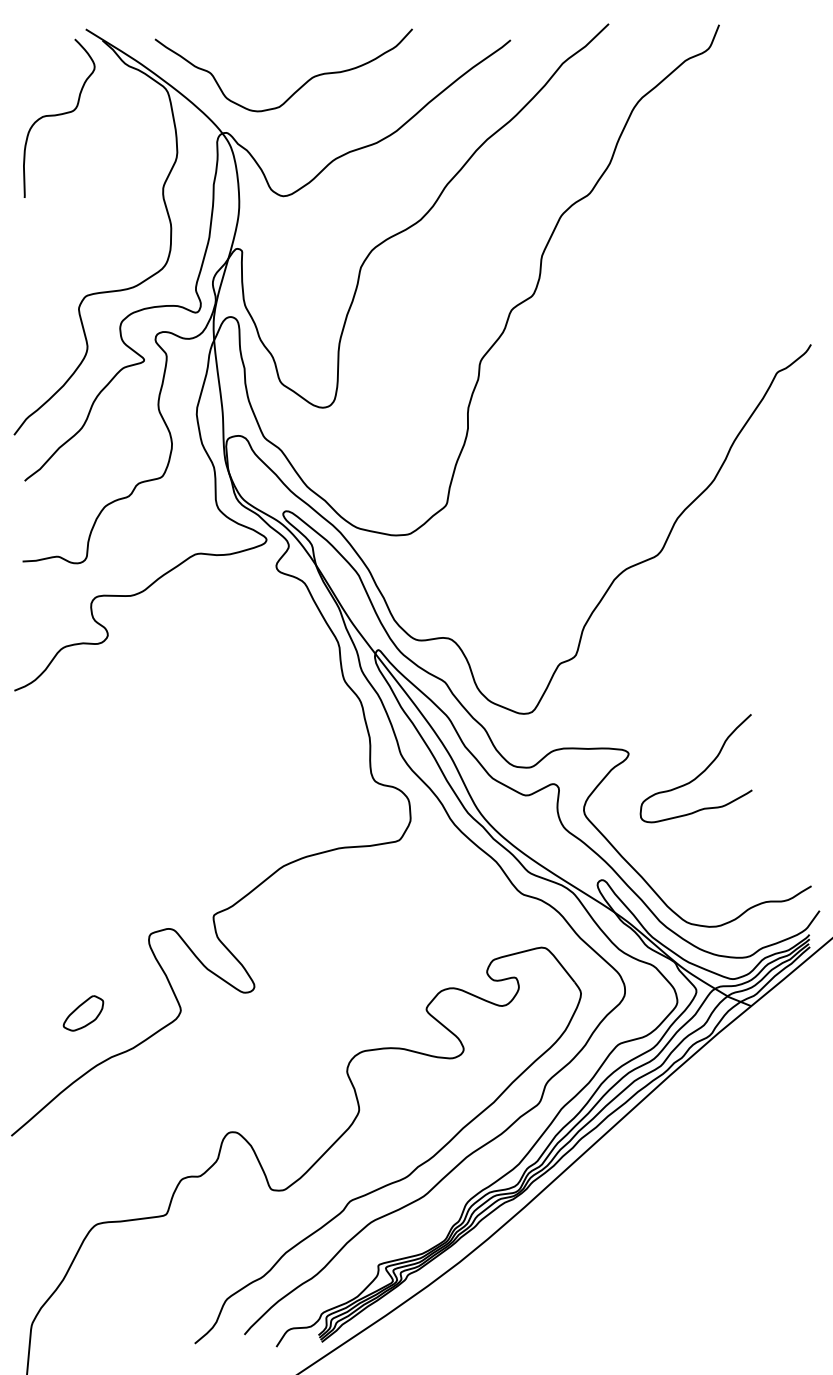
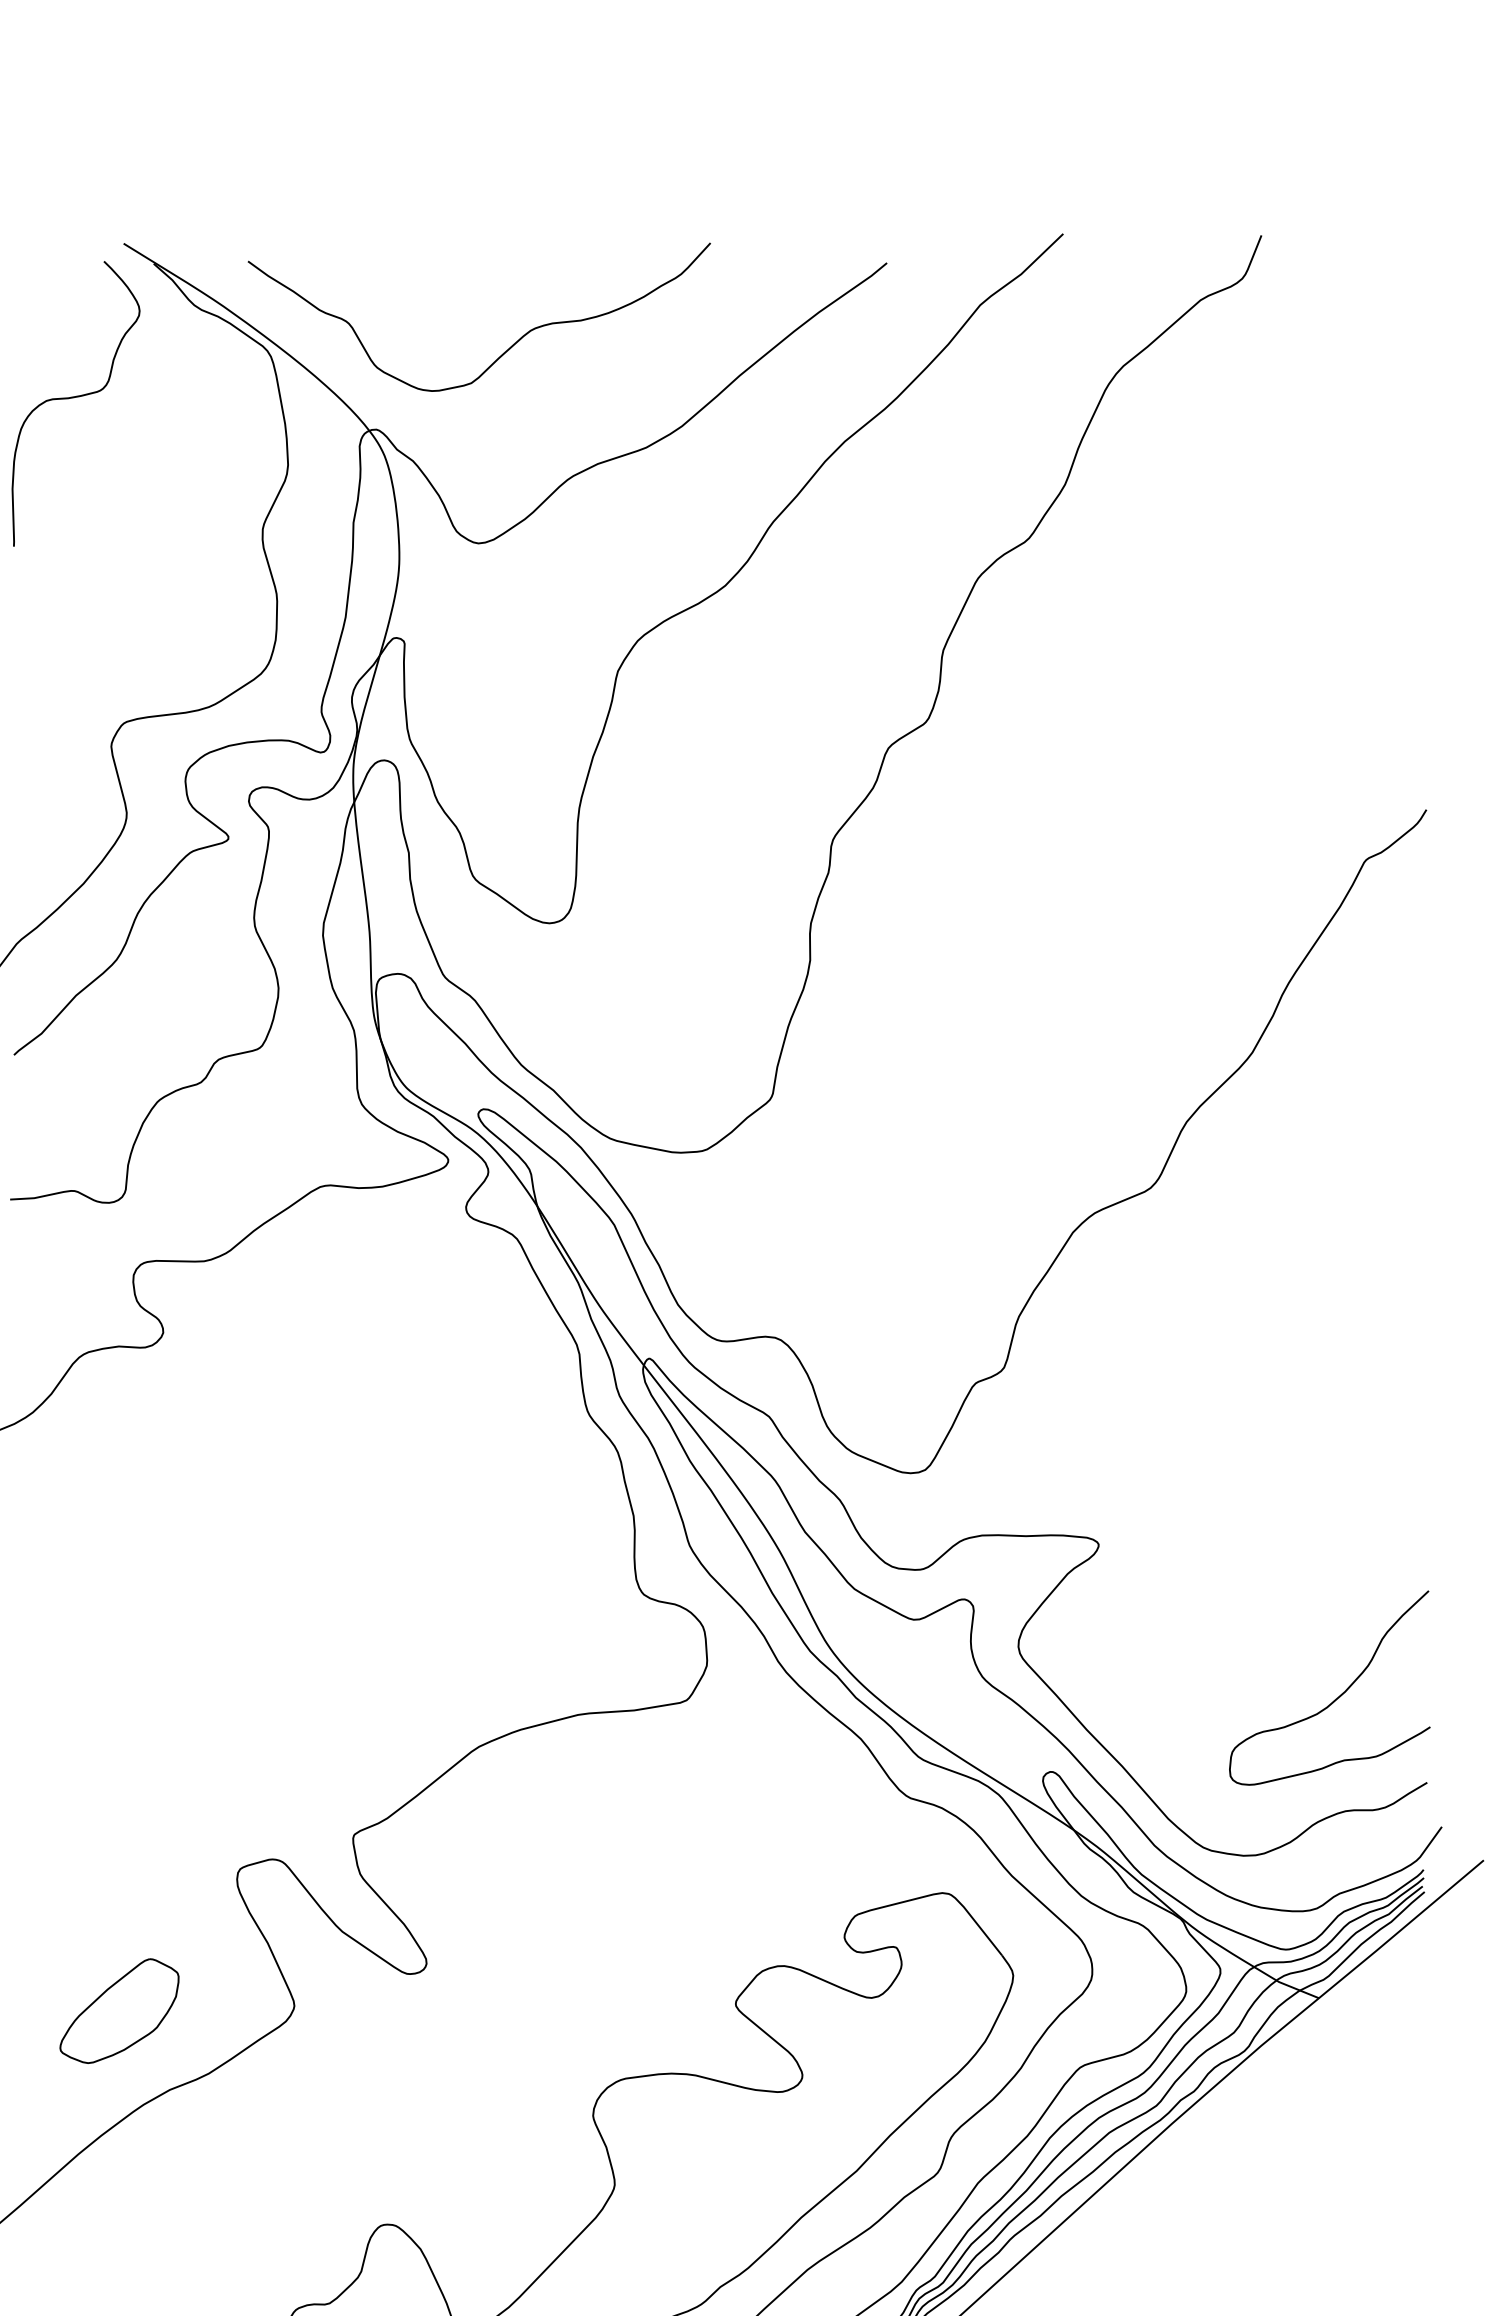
curve: (699, 773) -> (1335, 1697), moved
part: (83, 1013) -> (119, 2011), size x1.67

